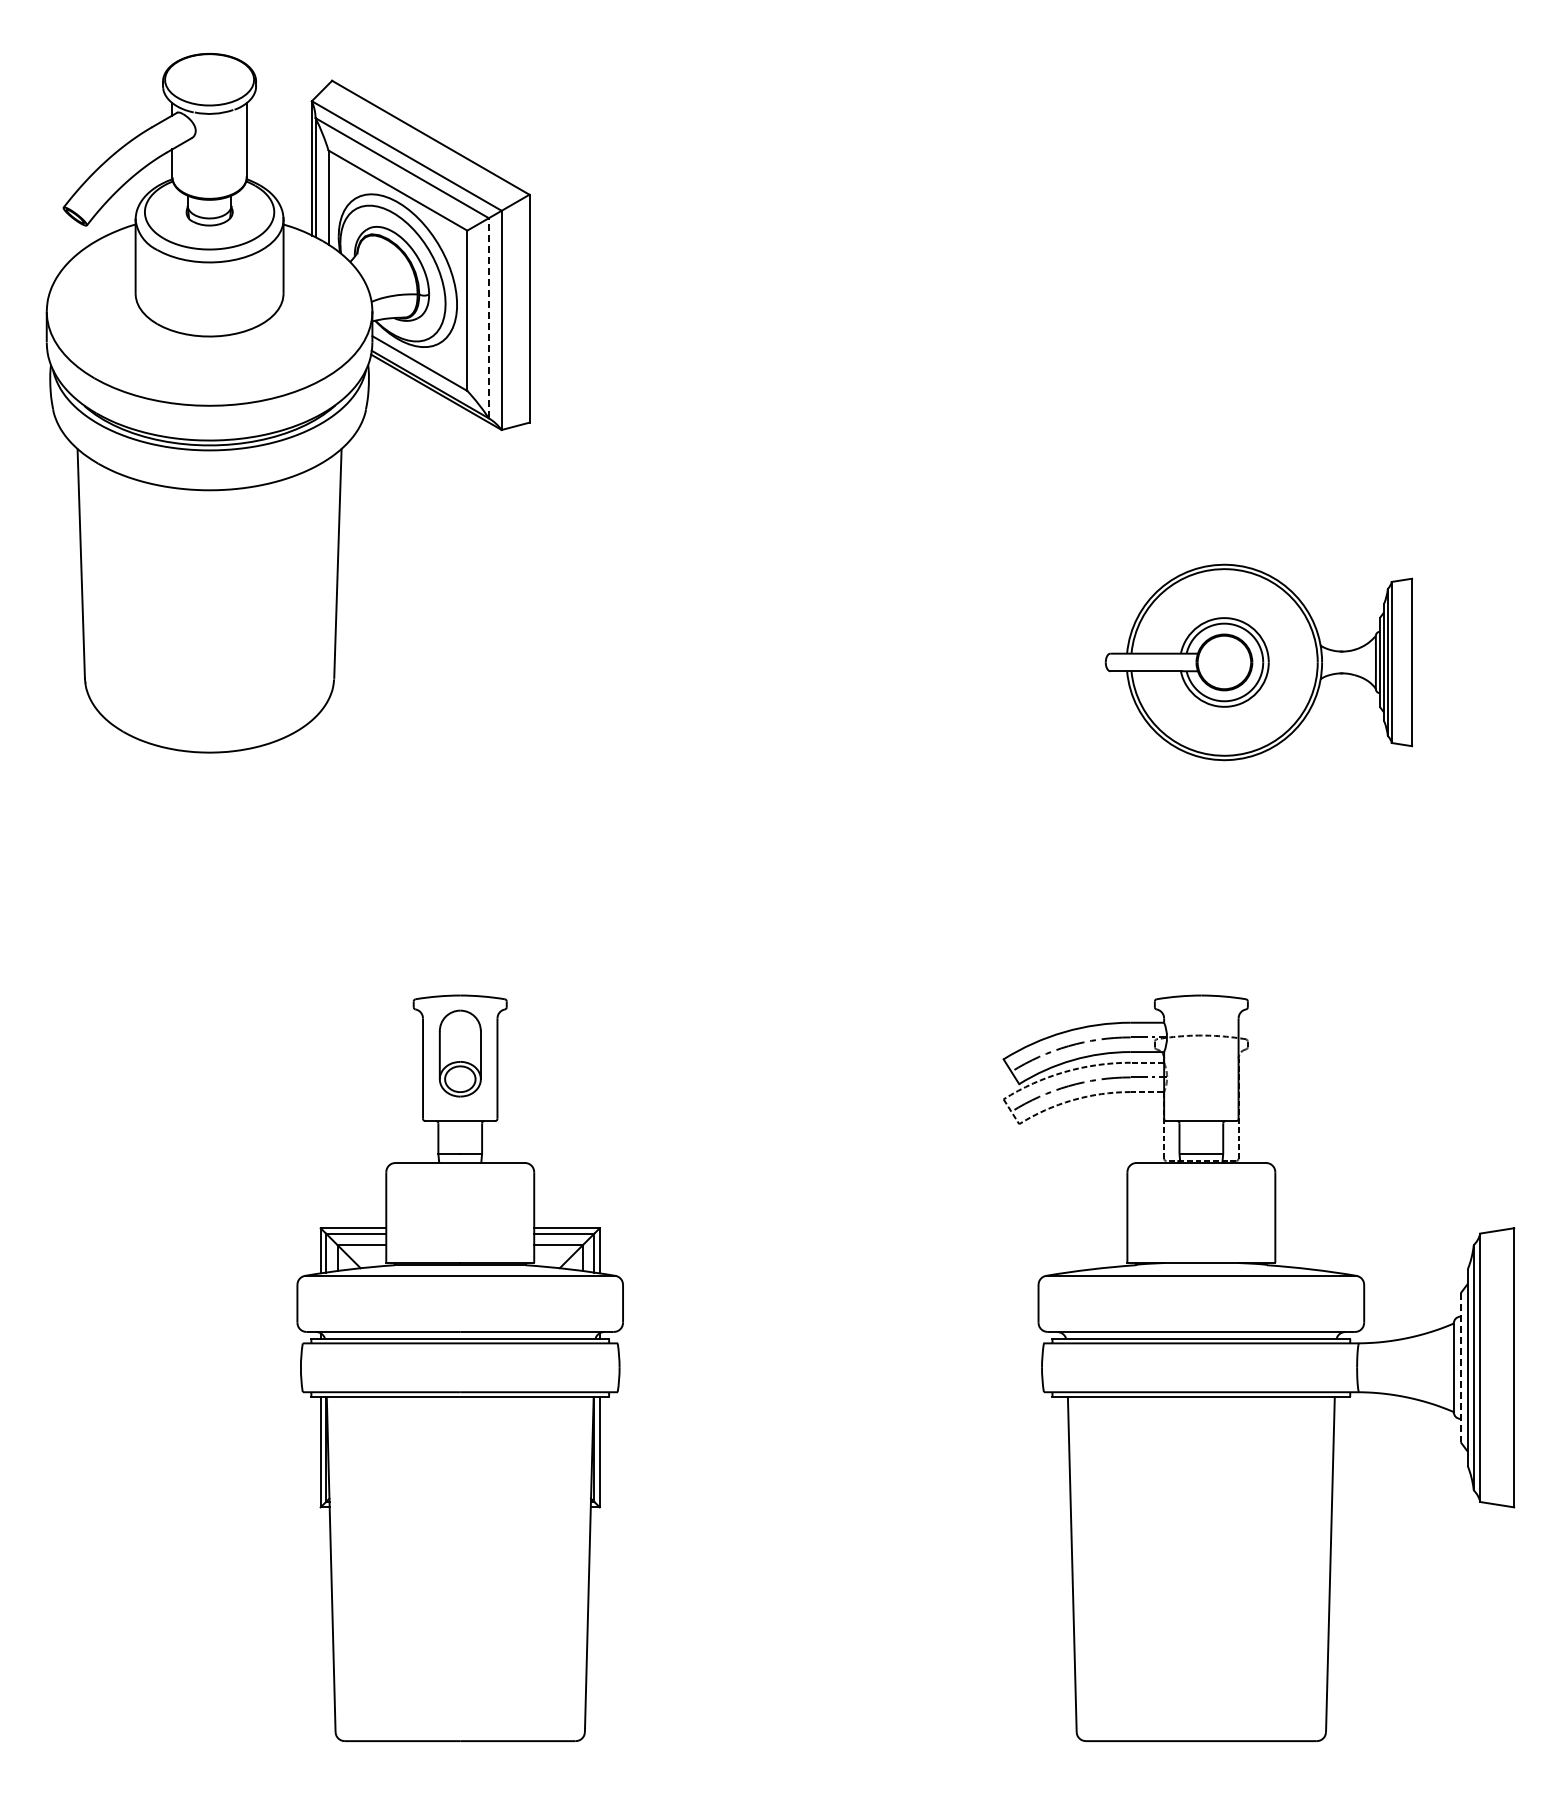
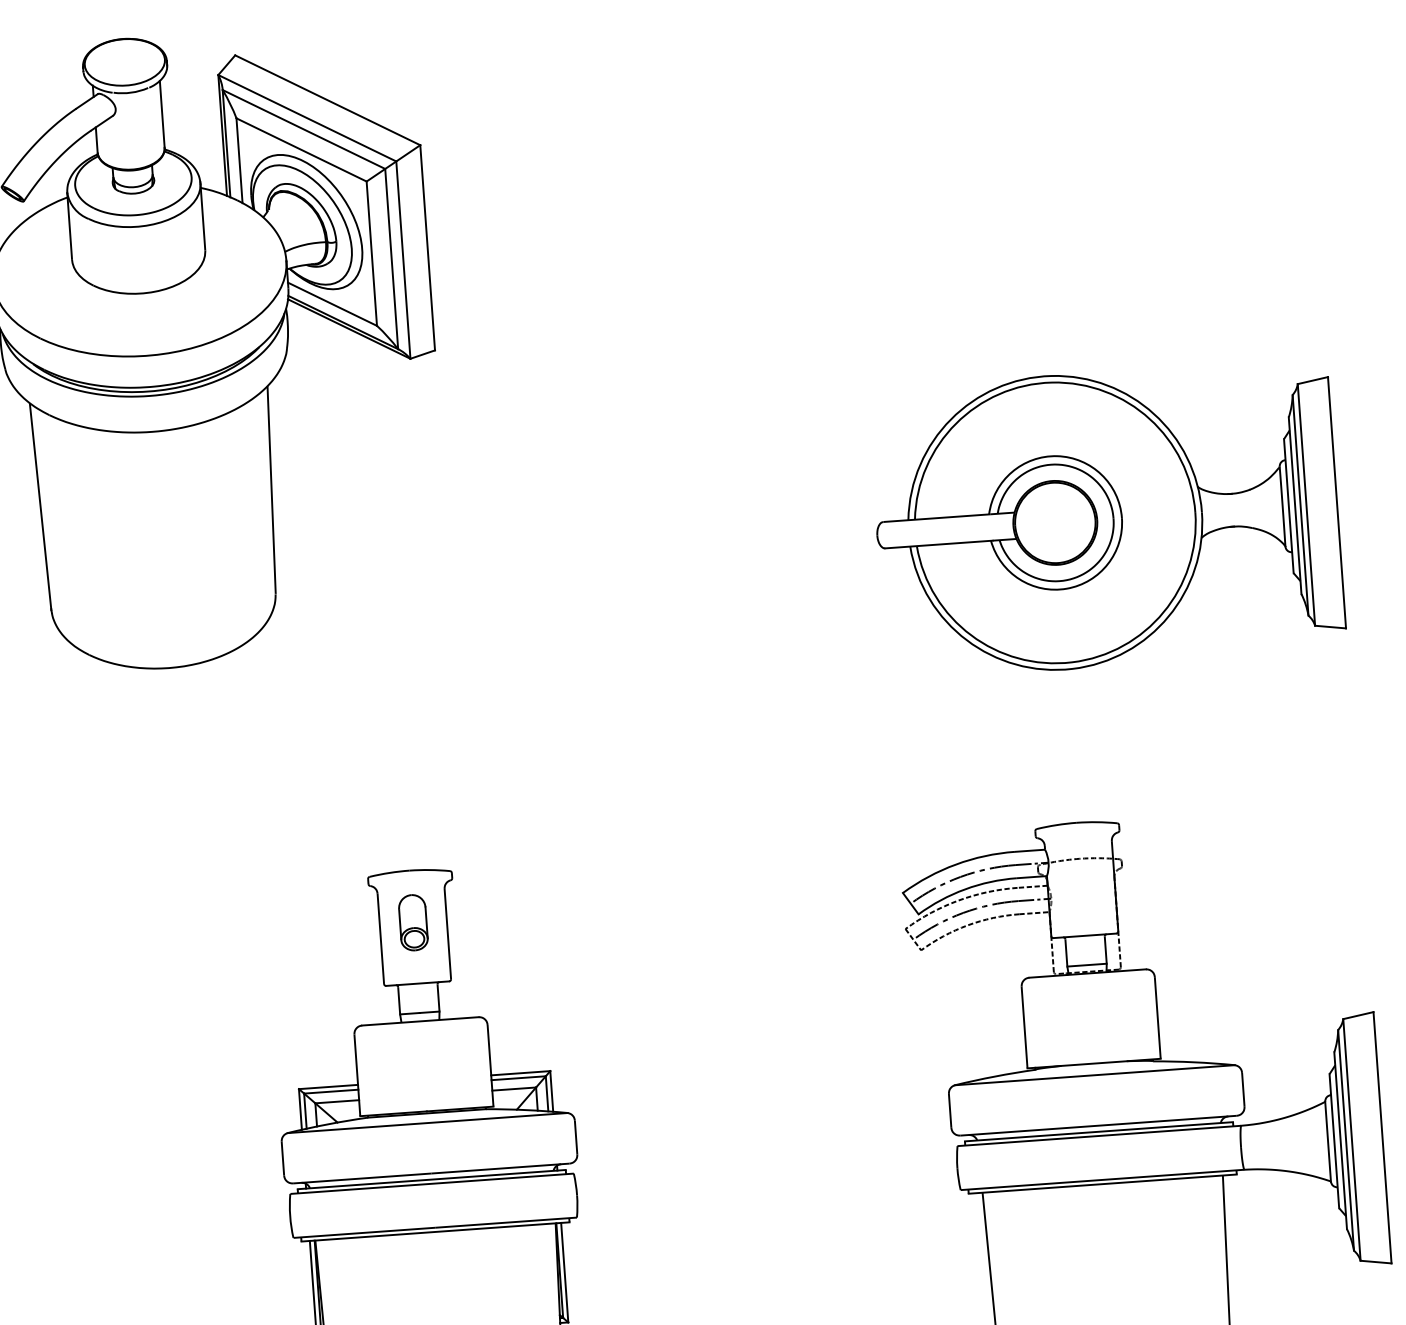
line: (488, 317) -> (391, 258), dashed -> solid
part: (1258, 662) -> (1106, 519), size x1.67
part: (459, 1052) -> (412, 921), size x0.71
line: (1460, 1368) -> (1334, 1141), dashed -> solid

